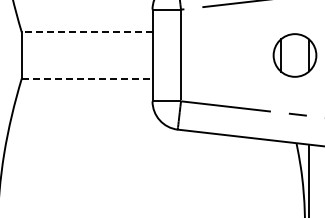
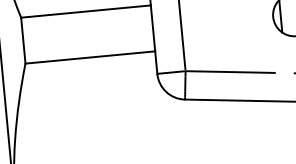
line: (86, 32) -> (85, 11), dashed -> solid
line: (87, 78) -> (90, 57), dashed -> solid

